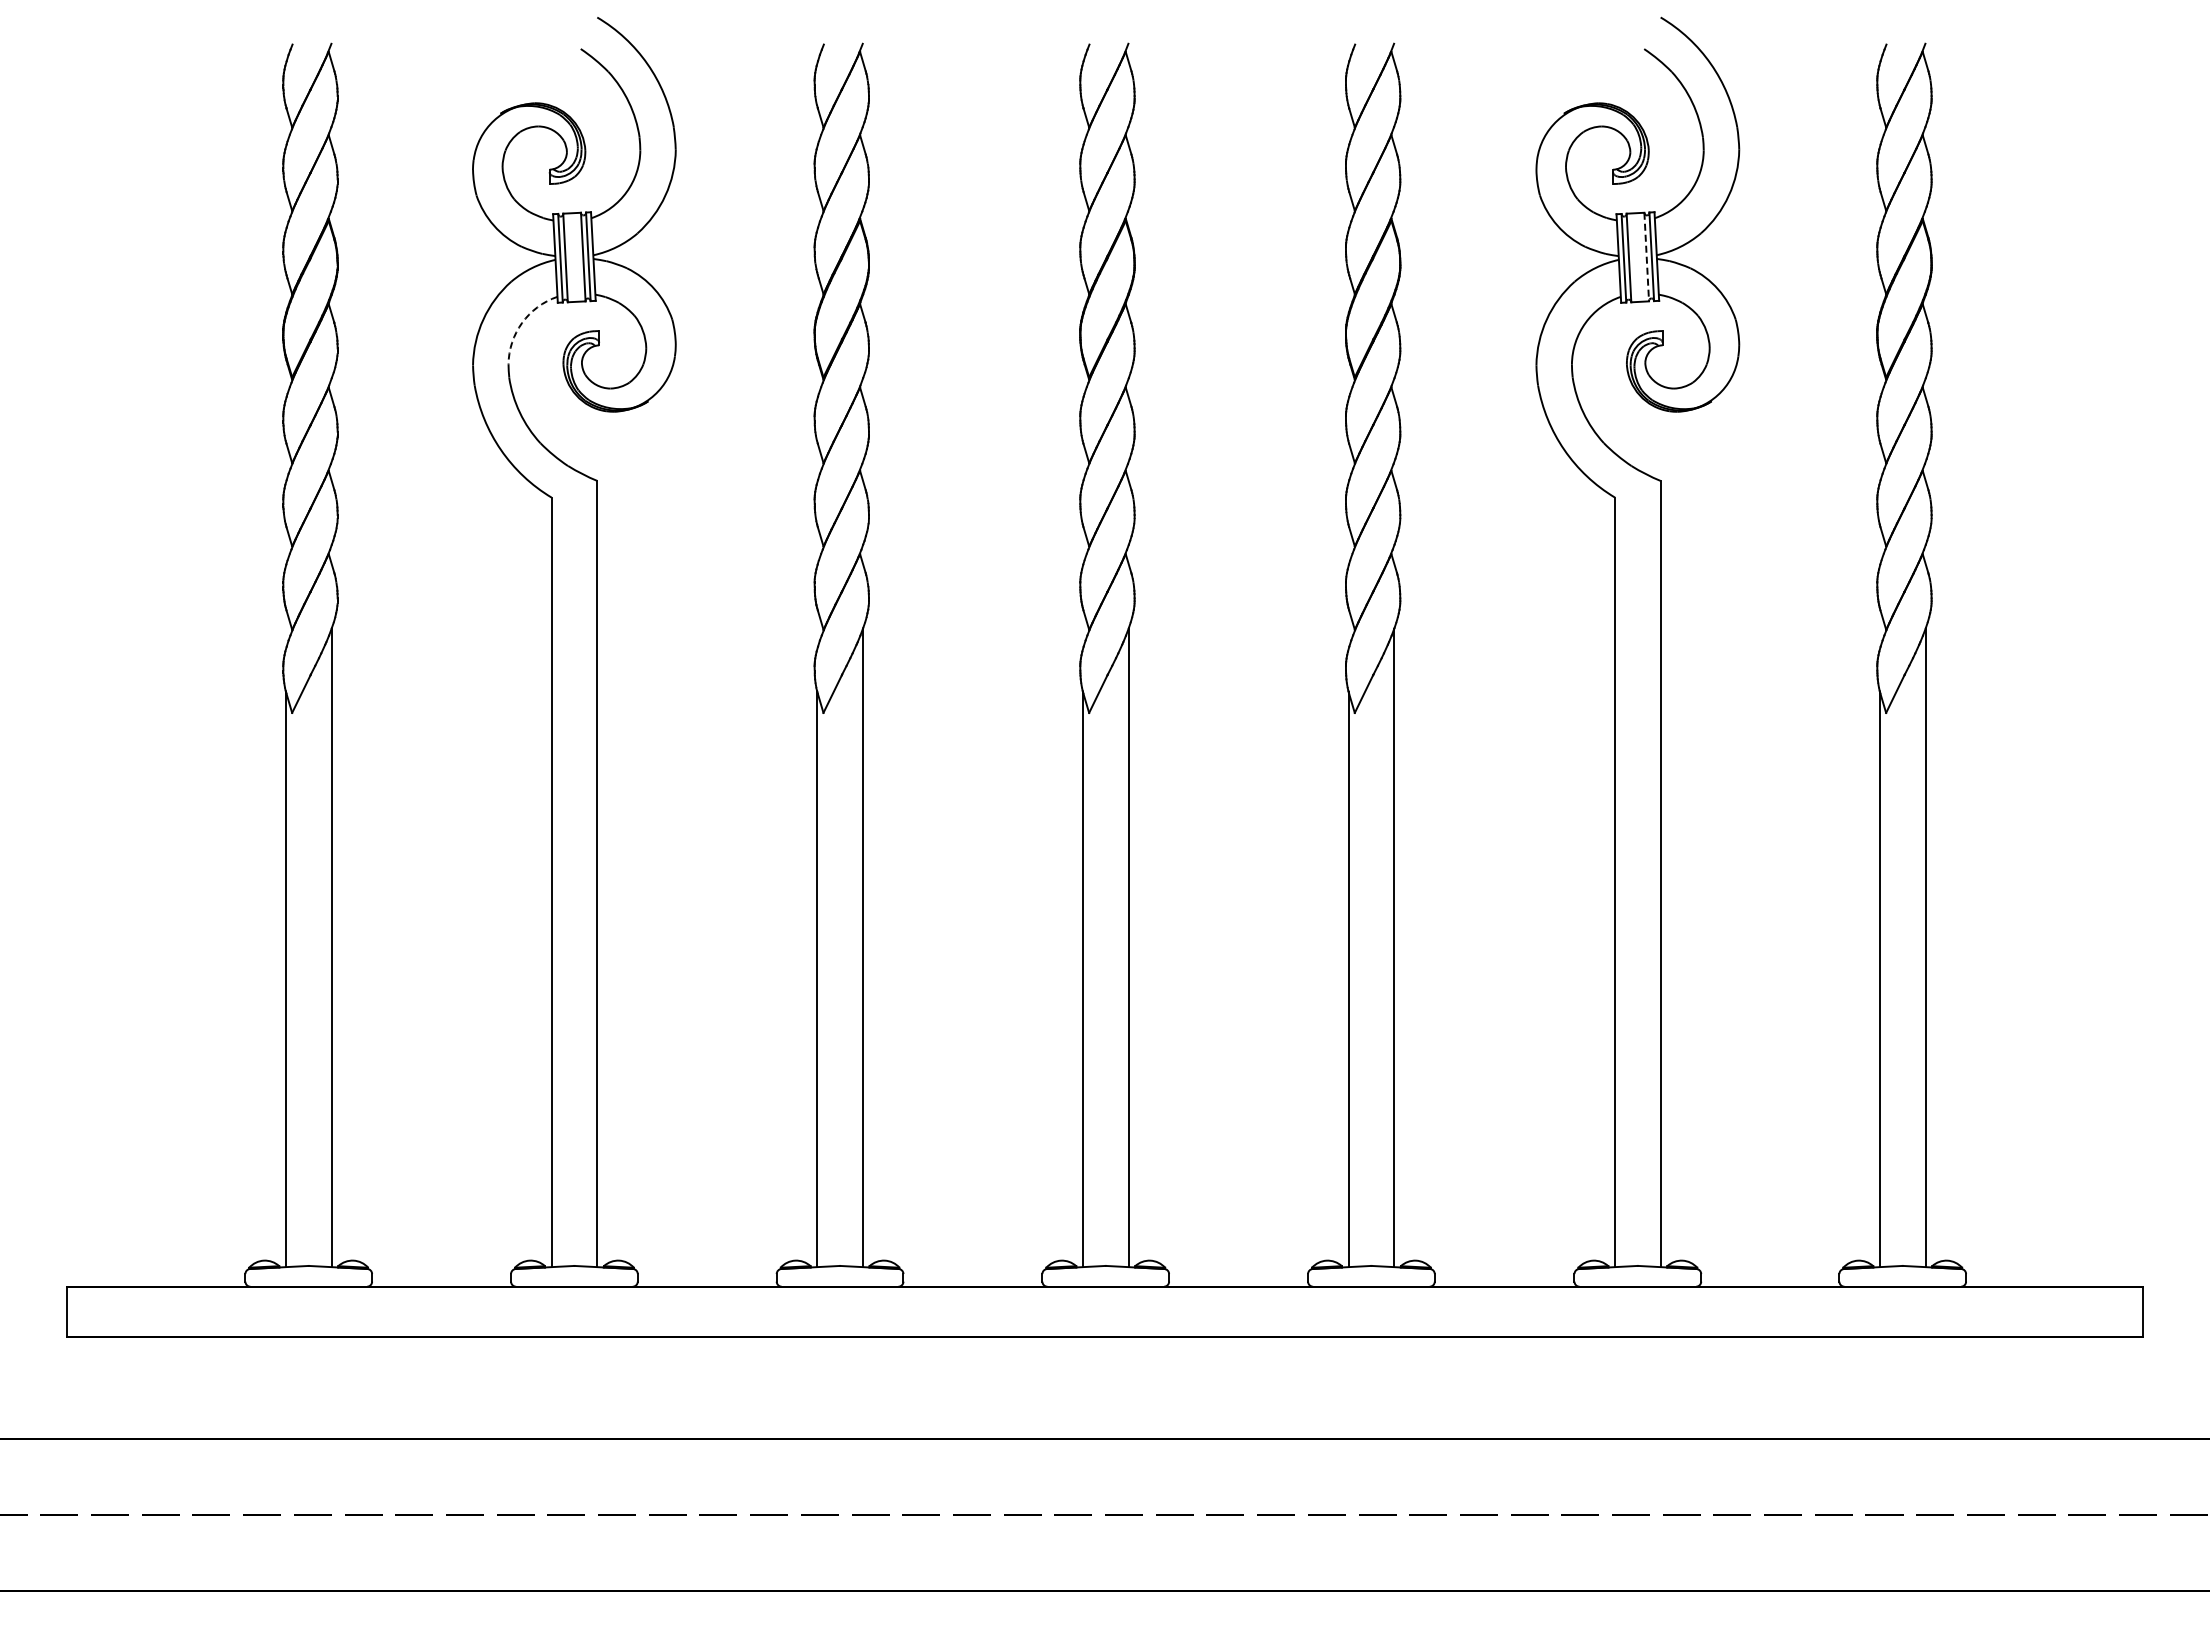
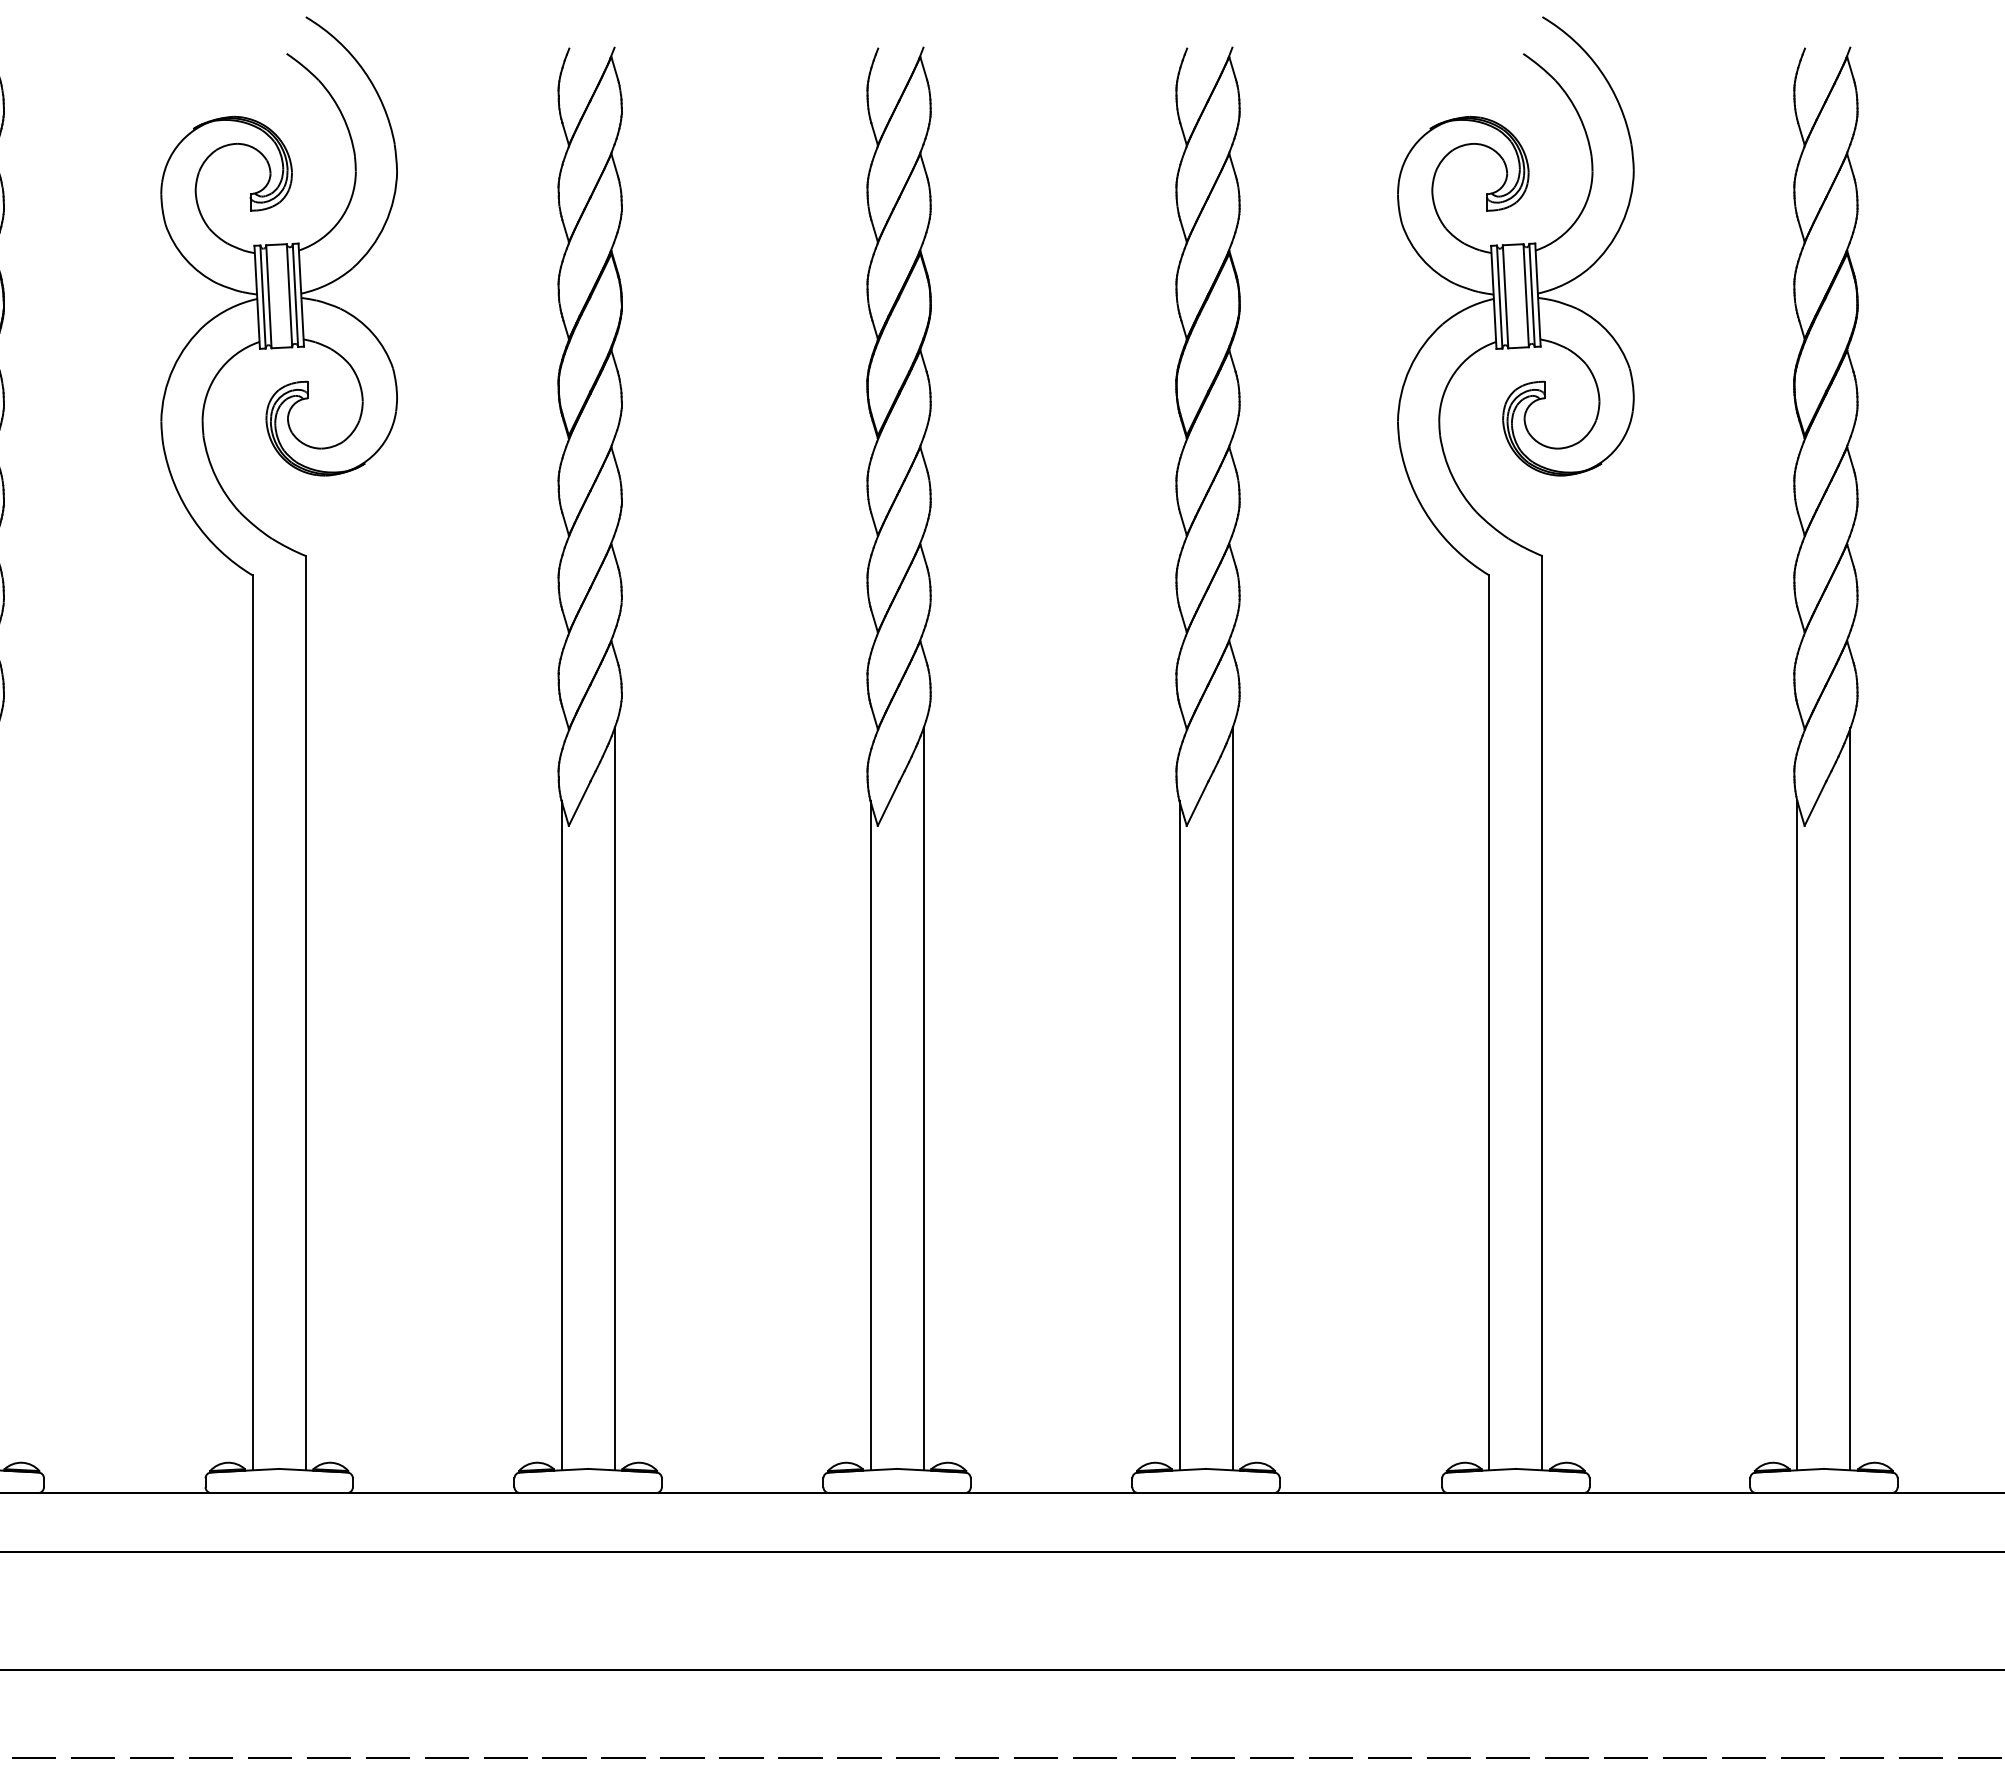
line: (1646, 257) -> (1525, 296), dashed -> solid
arc: (522, 322) -> (218, 371), dashed -> solid

